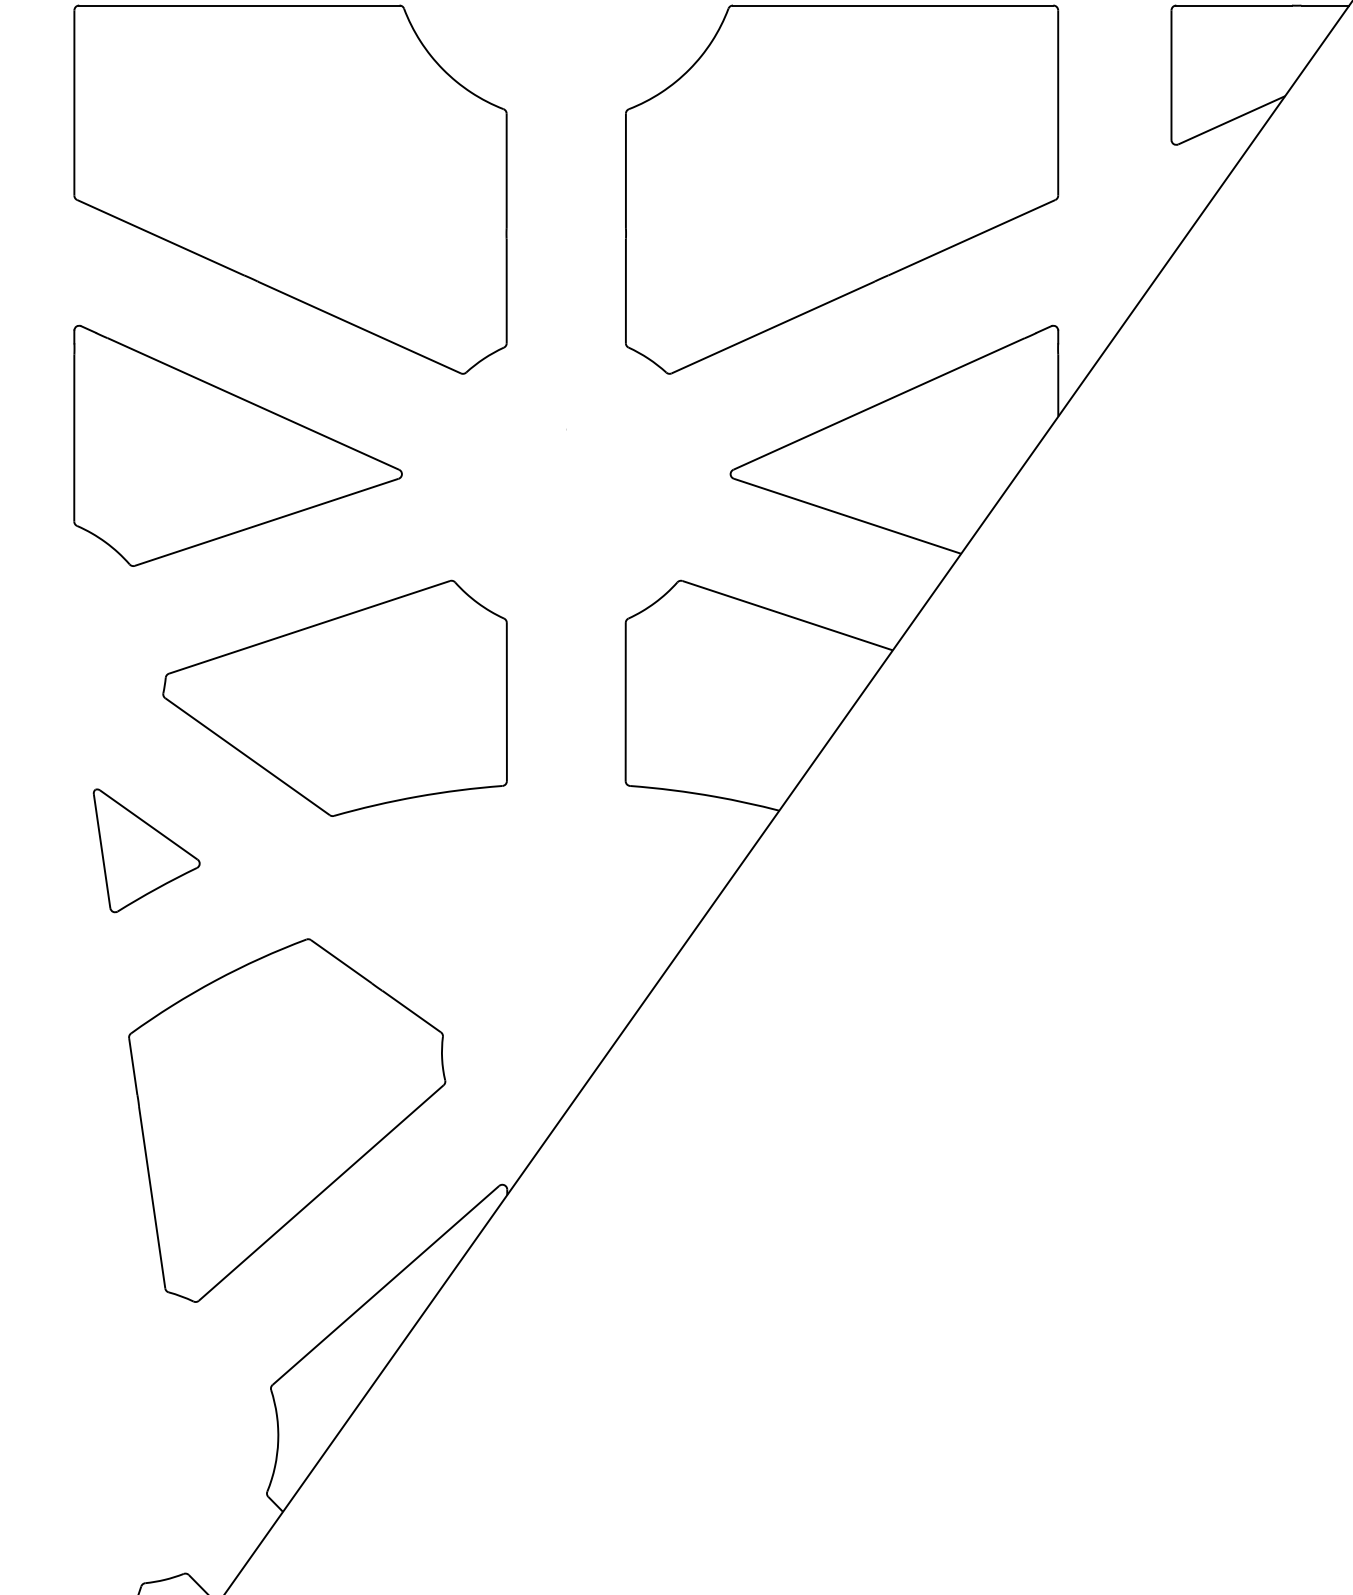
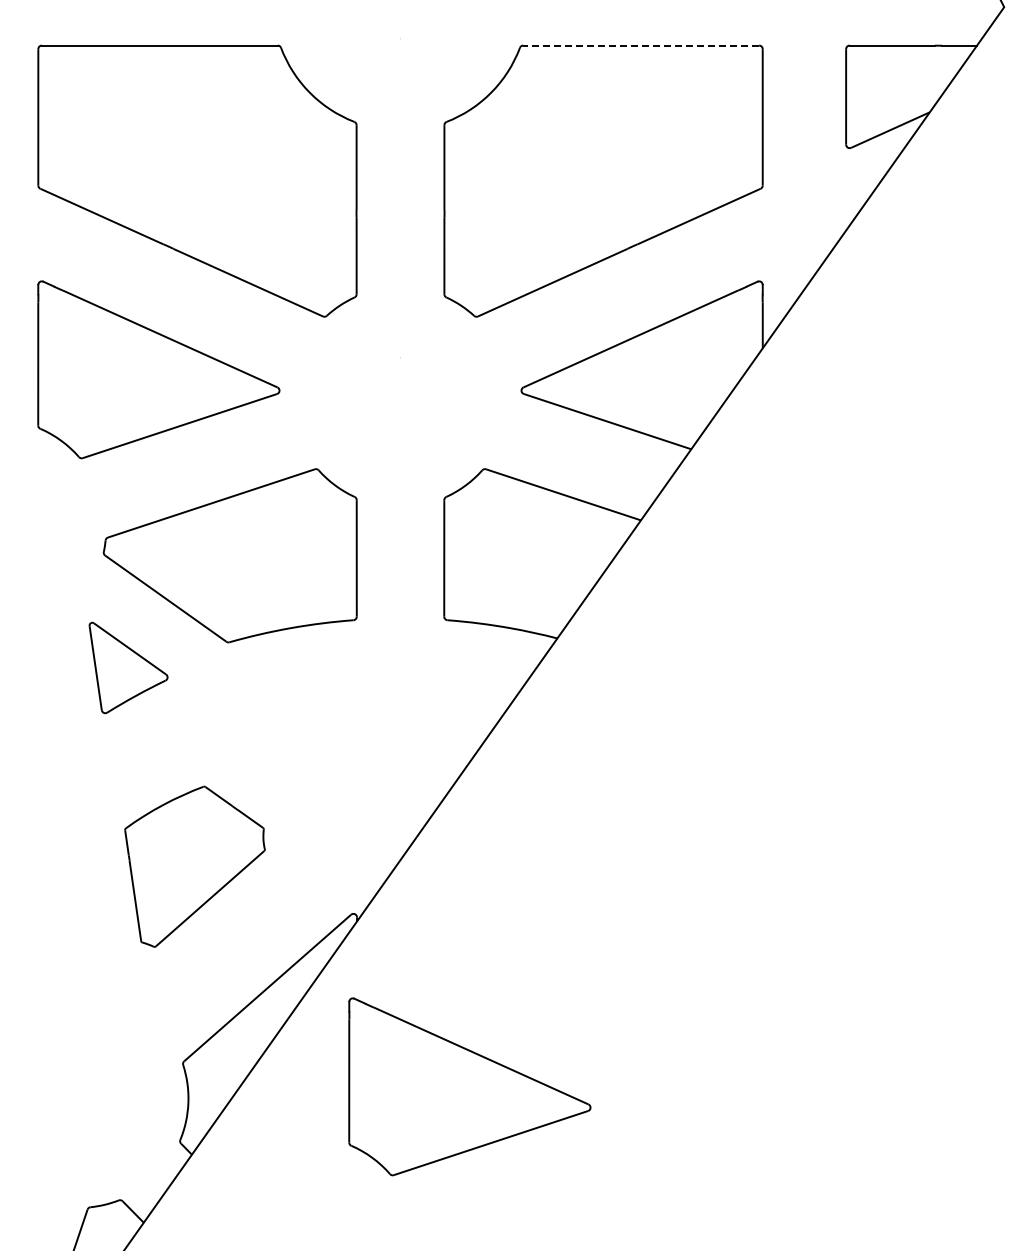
line: (893, 5) -> (641, 45), solid -> dashed
part: (146, 850) -> (128, 667), moved
part: (286, 1120) -> (194, 866), size x0.6
part: (659, 1419) -> (469, 1086), added

